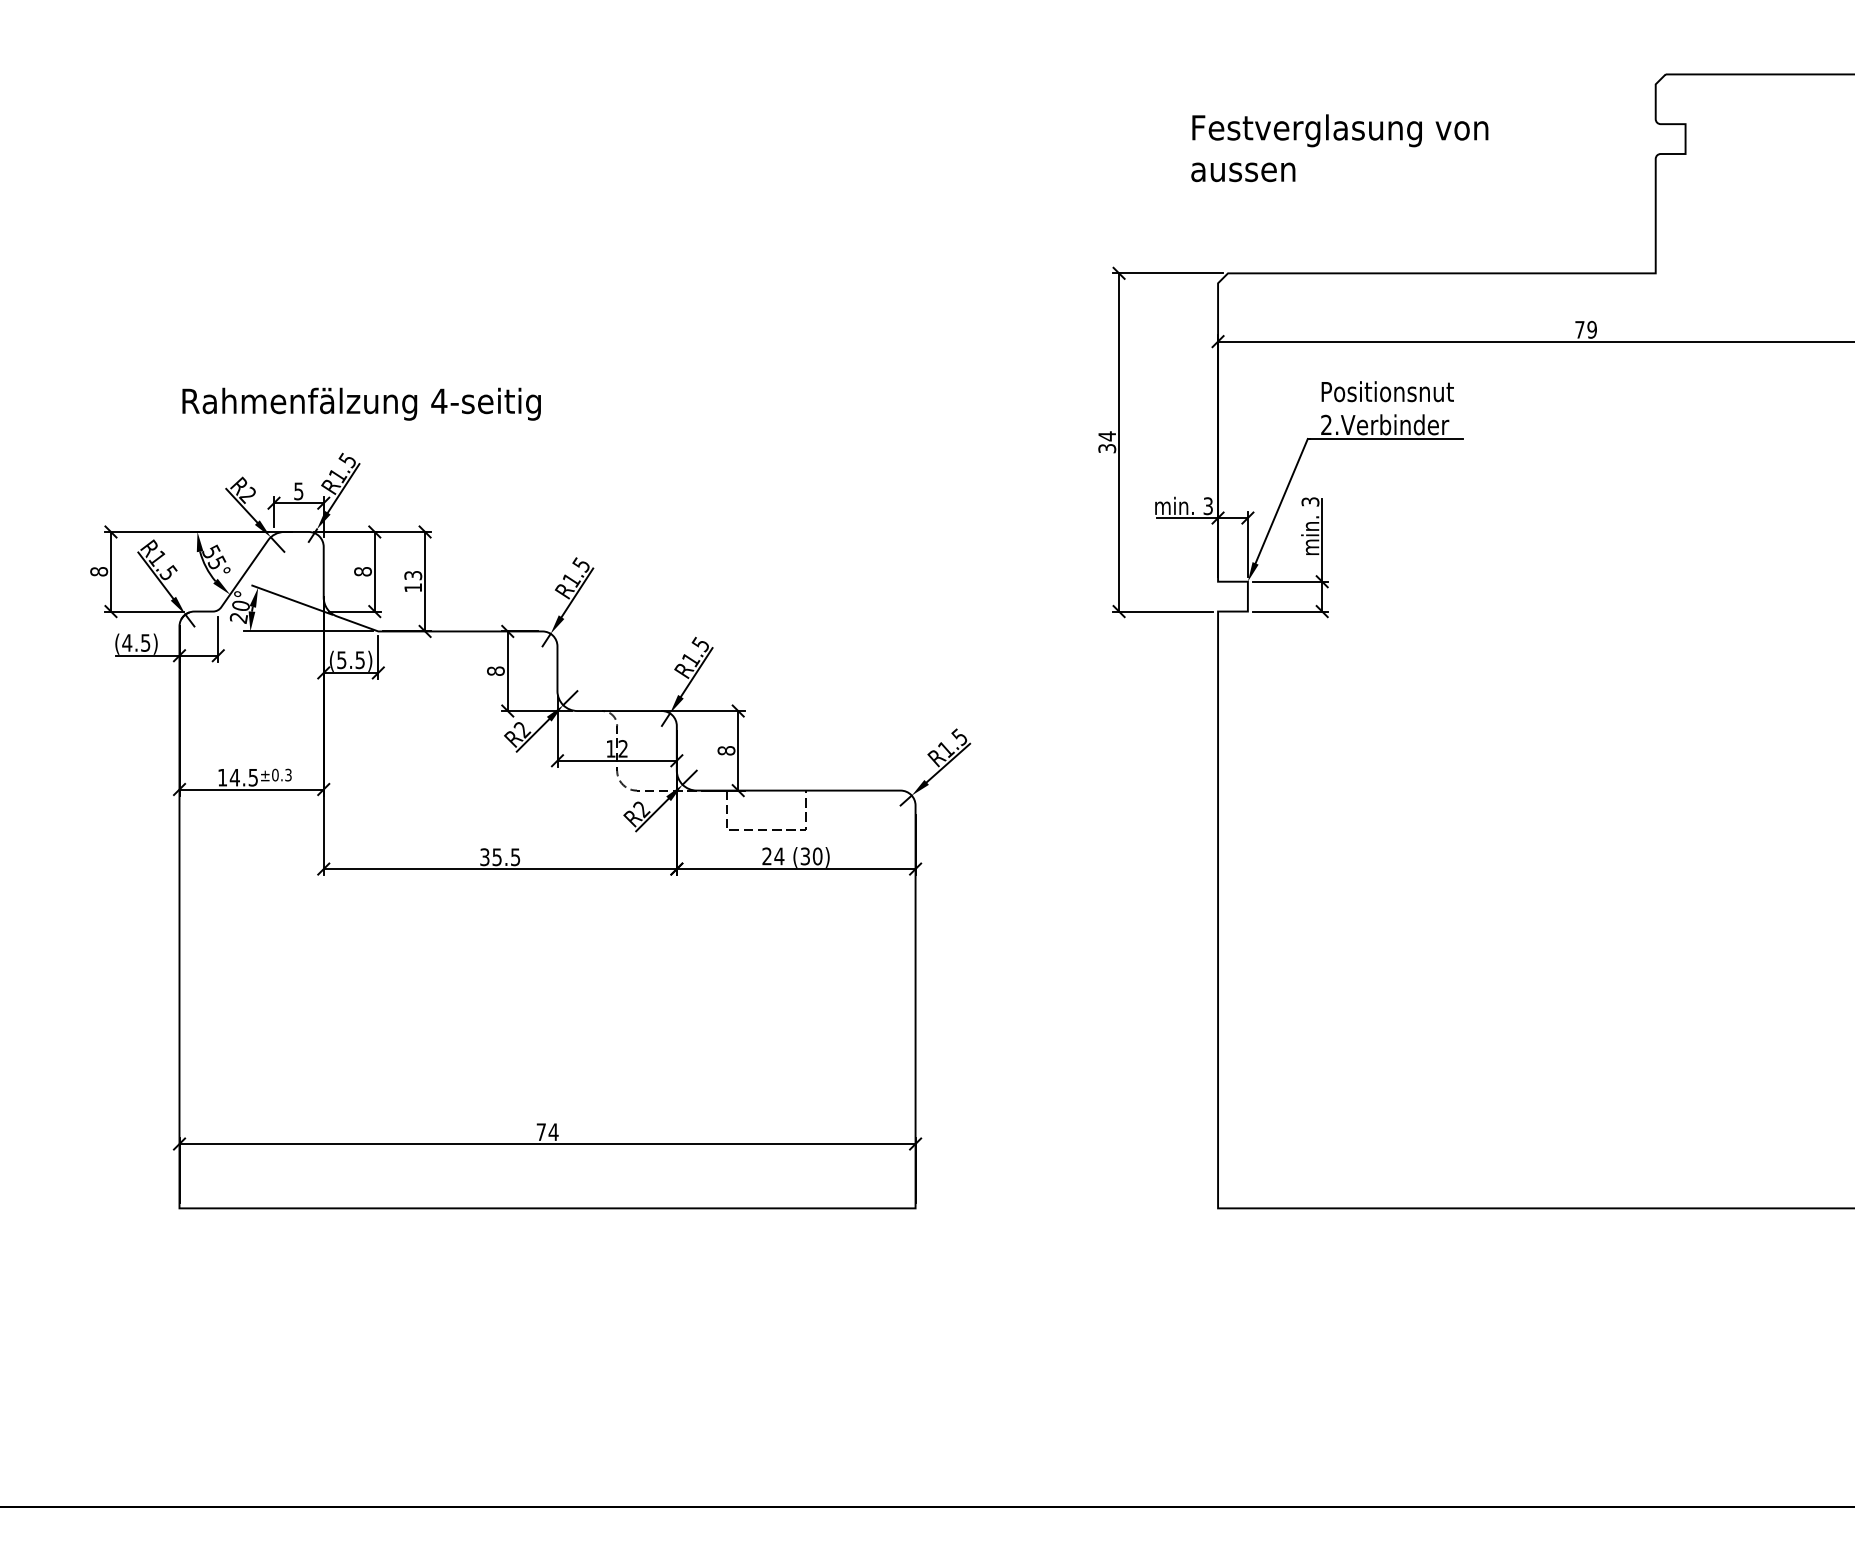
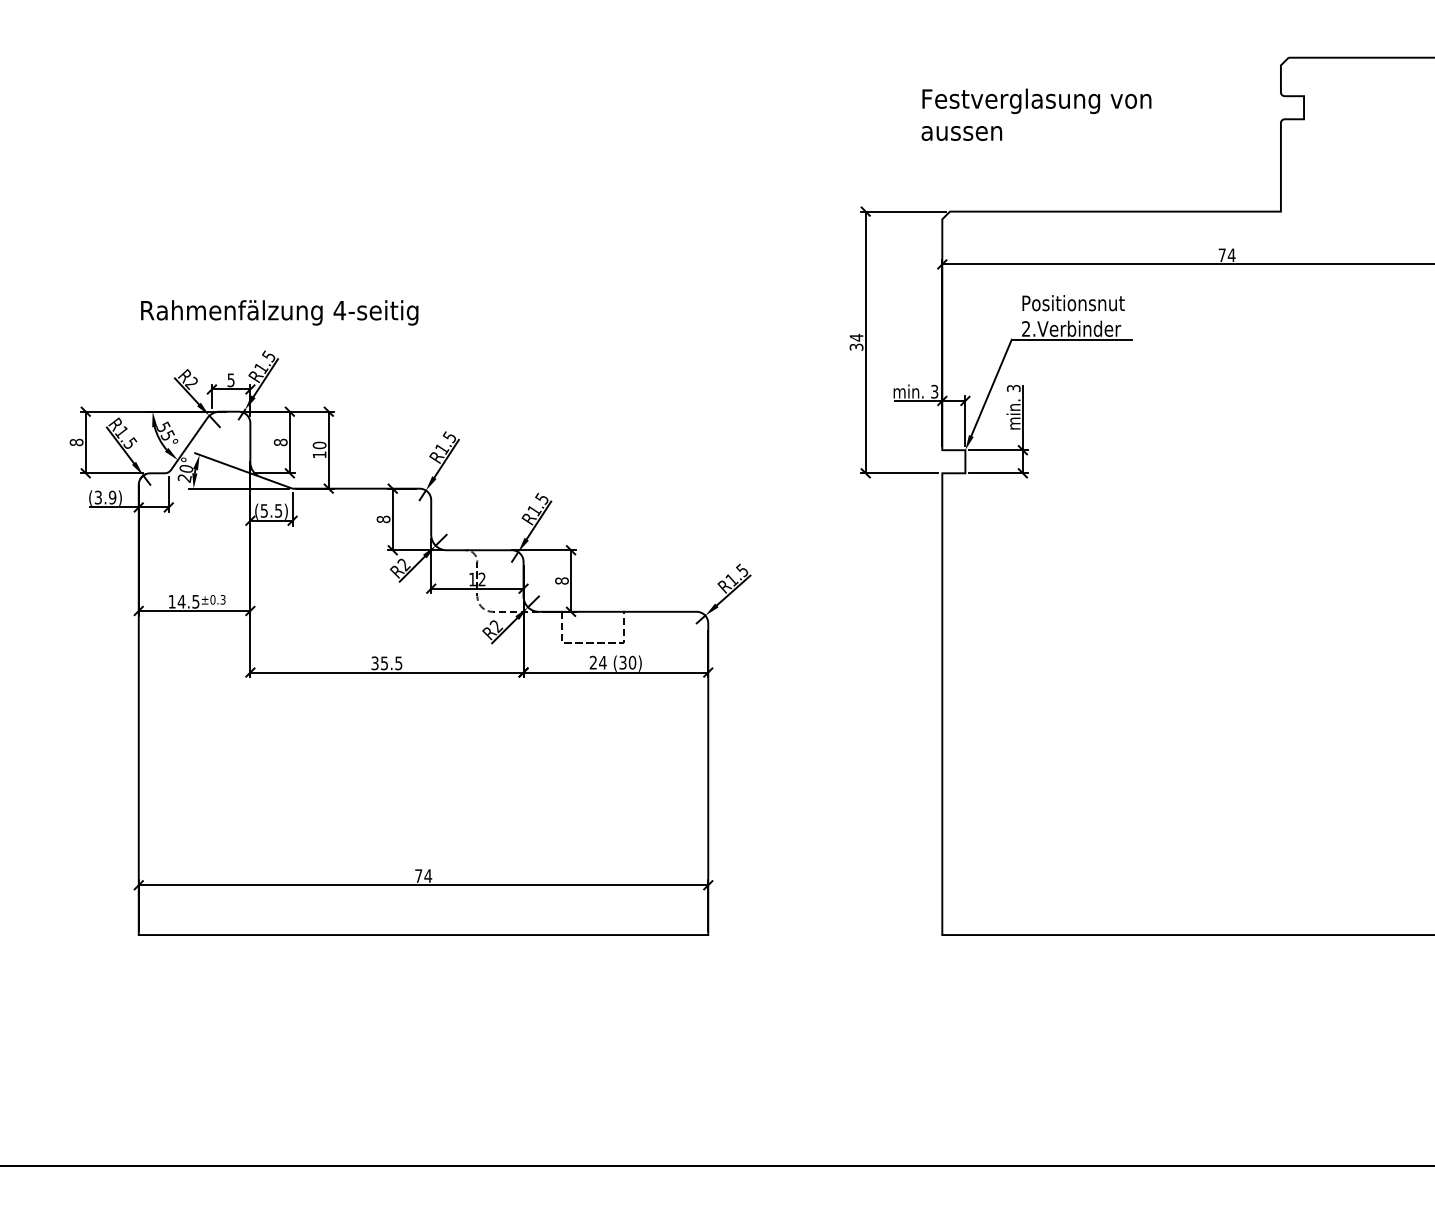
text: (1591, 330) -> (1231, 255), 79 -> 74
text: (413, 575) -> (319, 445), 13 -> 10
text: (136, 642) -> (105, 497), (4.5) -> (3.9)

